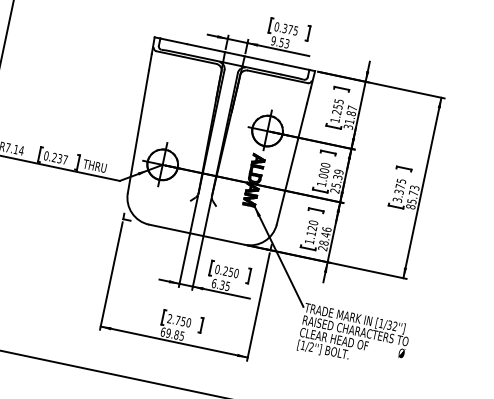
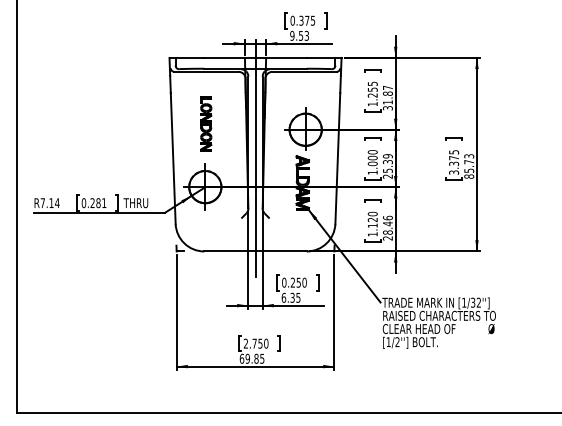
part: (176, 105) -> (206, 123), added
line: (215, 147) -> (255, 157), added
text: (62, 159) -> (101, 203), 0.237 -> 0.281

